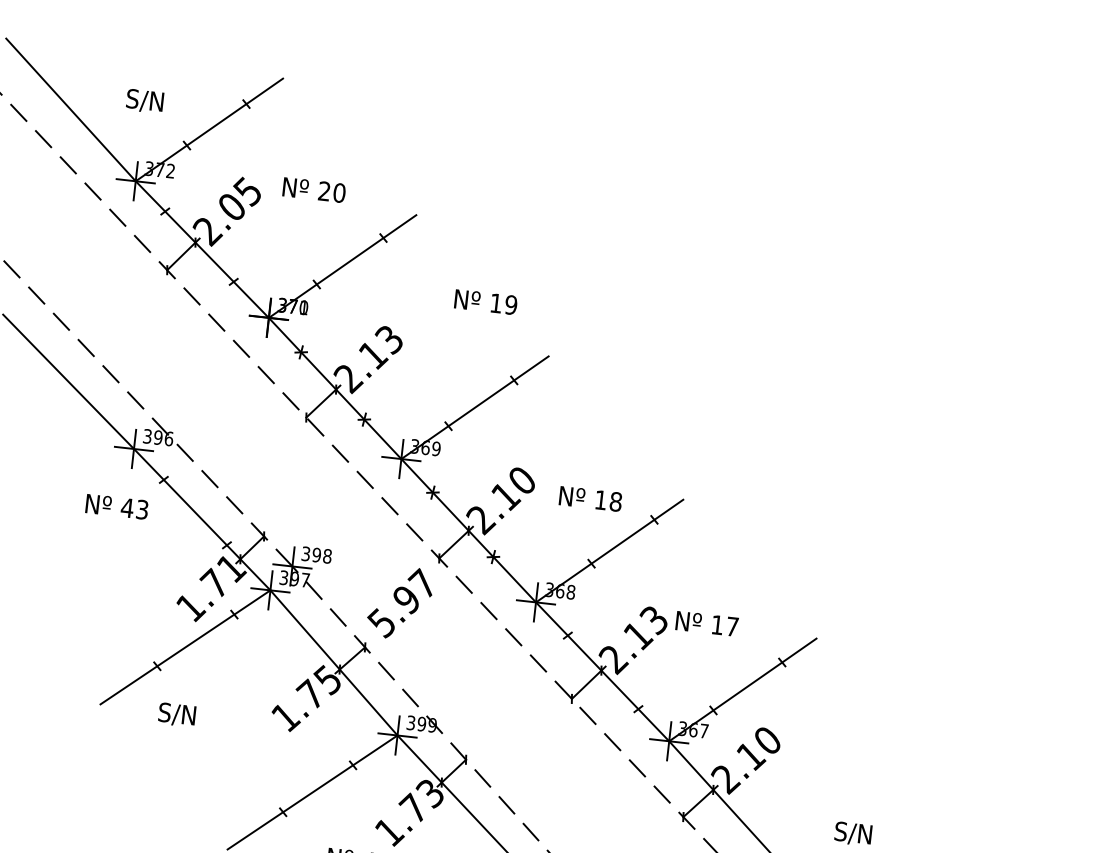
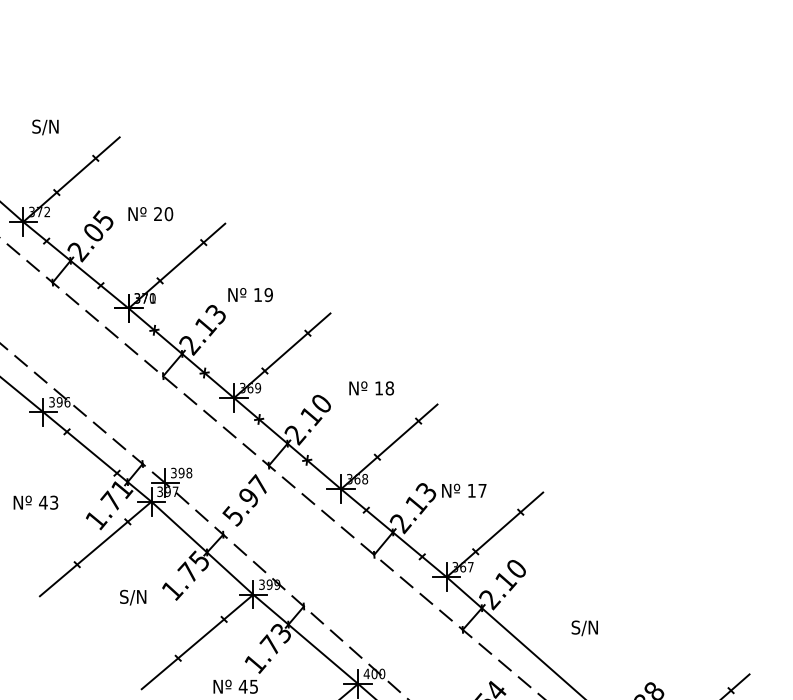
text: (145, 101) -> (45, 127), moved
text: (485, 302) -> (250, 295), moved
text: (590, 499) -> (371, 388), moved
text: (116, 506) -> (35, 502), moved
text: (177, 714) -> (133, 597), moved

